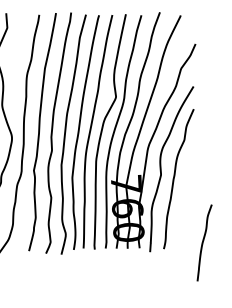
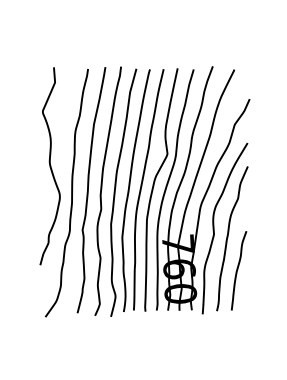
curve: (204, 241) -> (238, 269), moved

